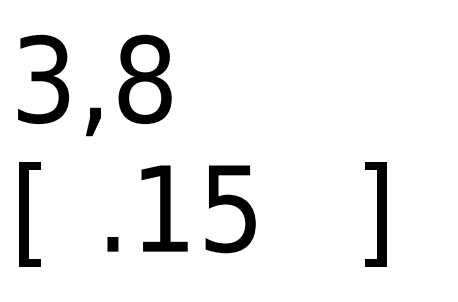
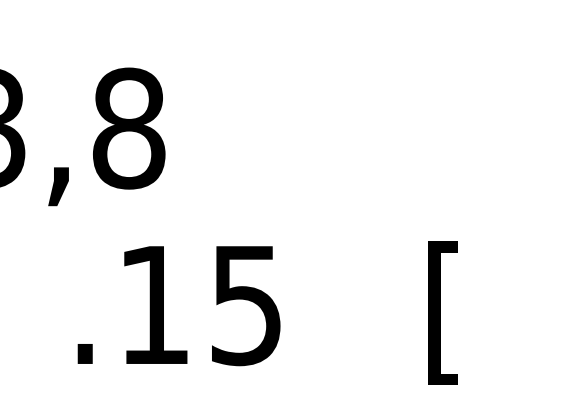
text: (375, 214) -> (444, 313), ] -> [

